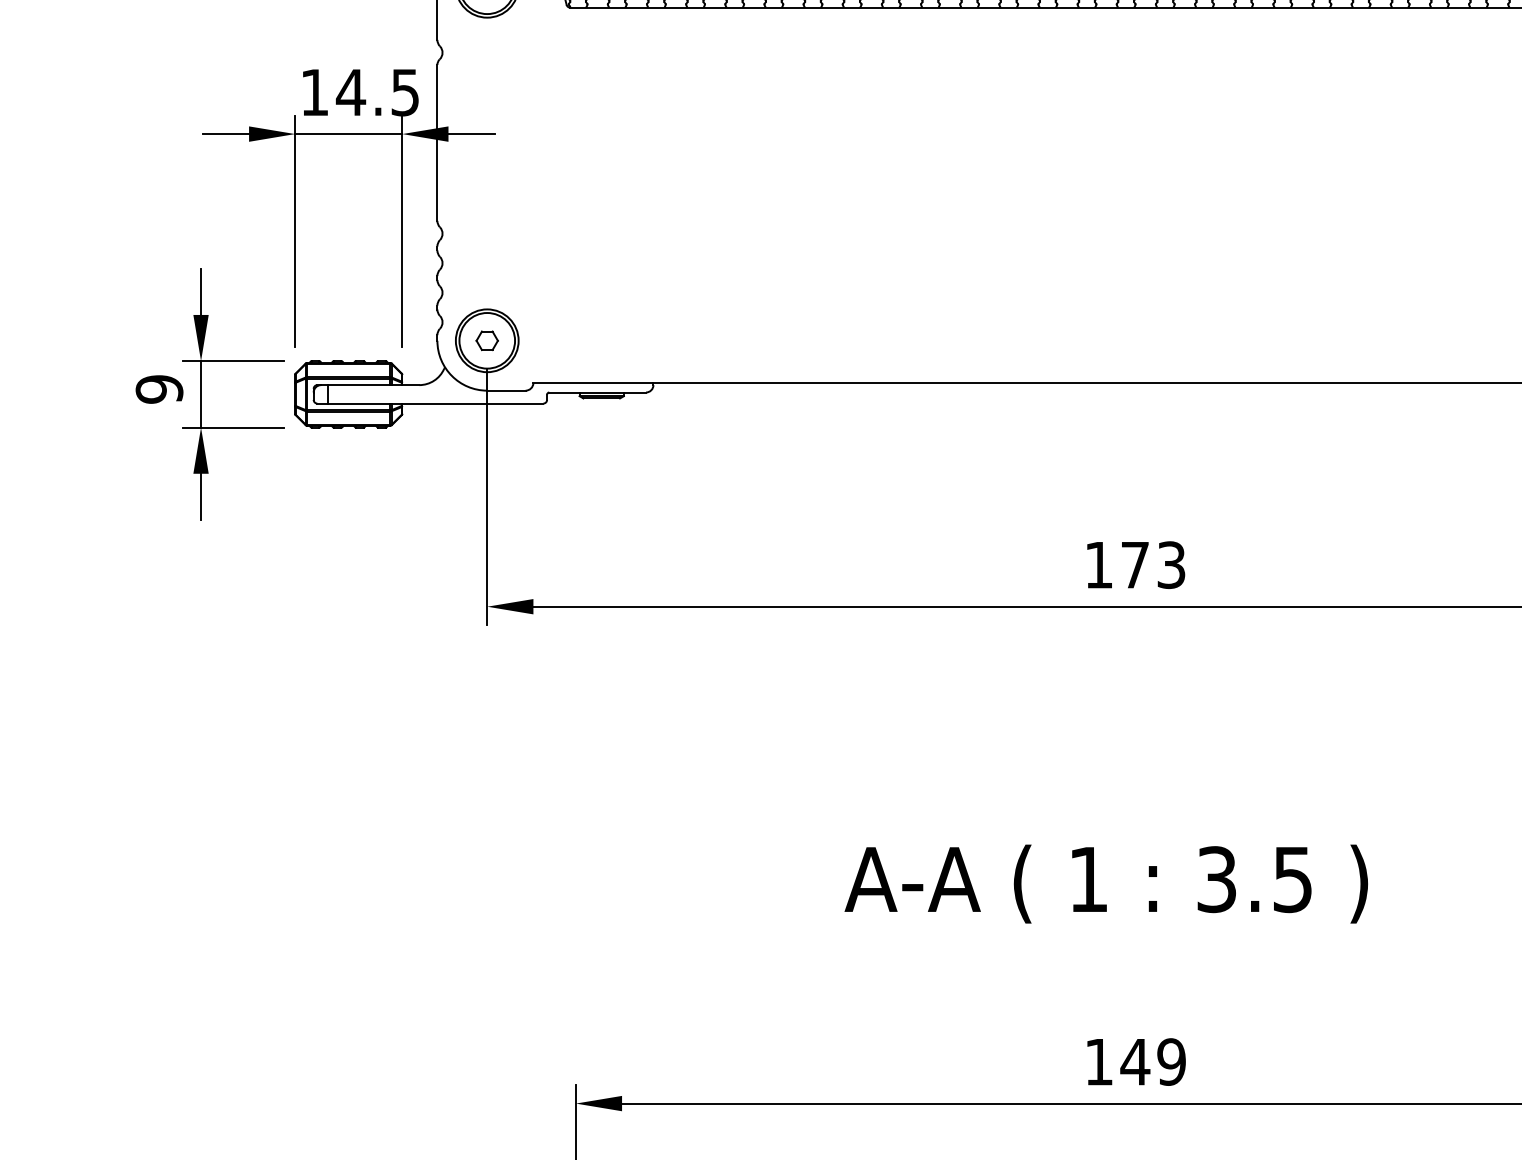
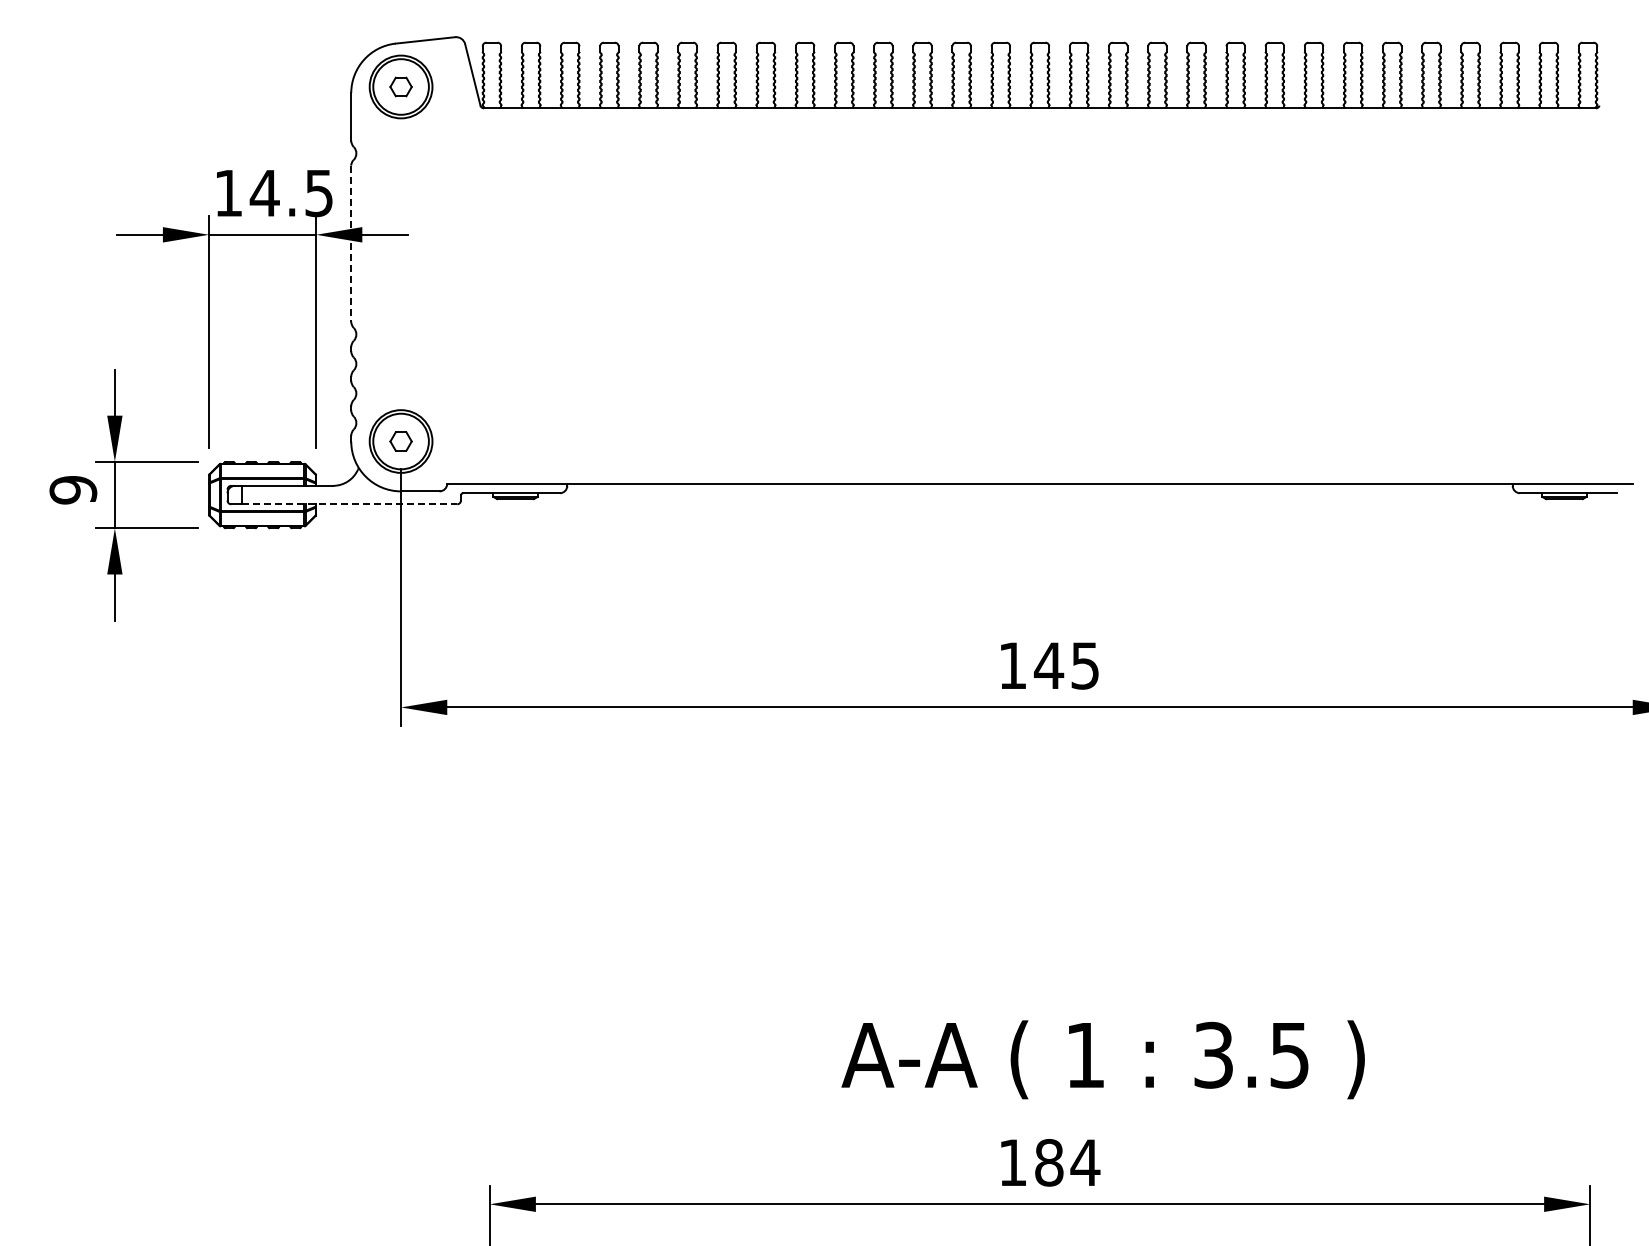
line: (437, 142) -> (351, 243), solid -> dashed
line: (436, 403) -> (350, 504), solid -> dashed
text: (1152, 564) -> (1066, 665), 173 -> 145
text: (1105, 883) -> (1102, 1059), moved
text: (1153, 1061) -> (1067, 1162), 149 -> 184

